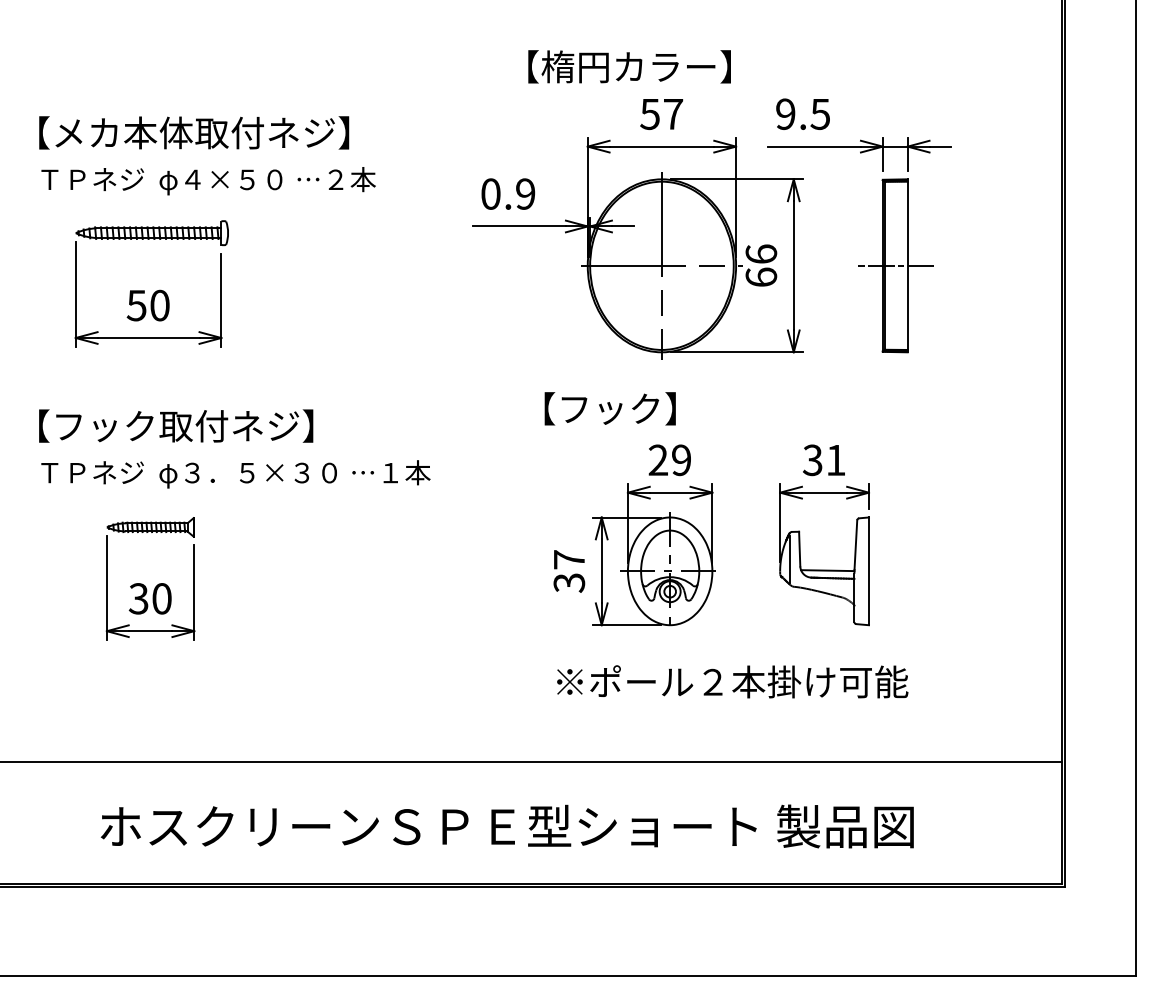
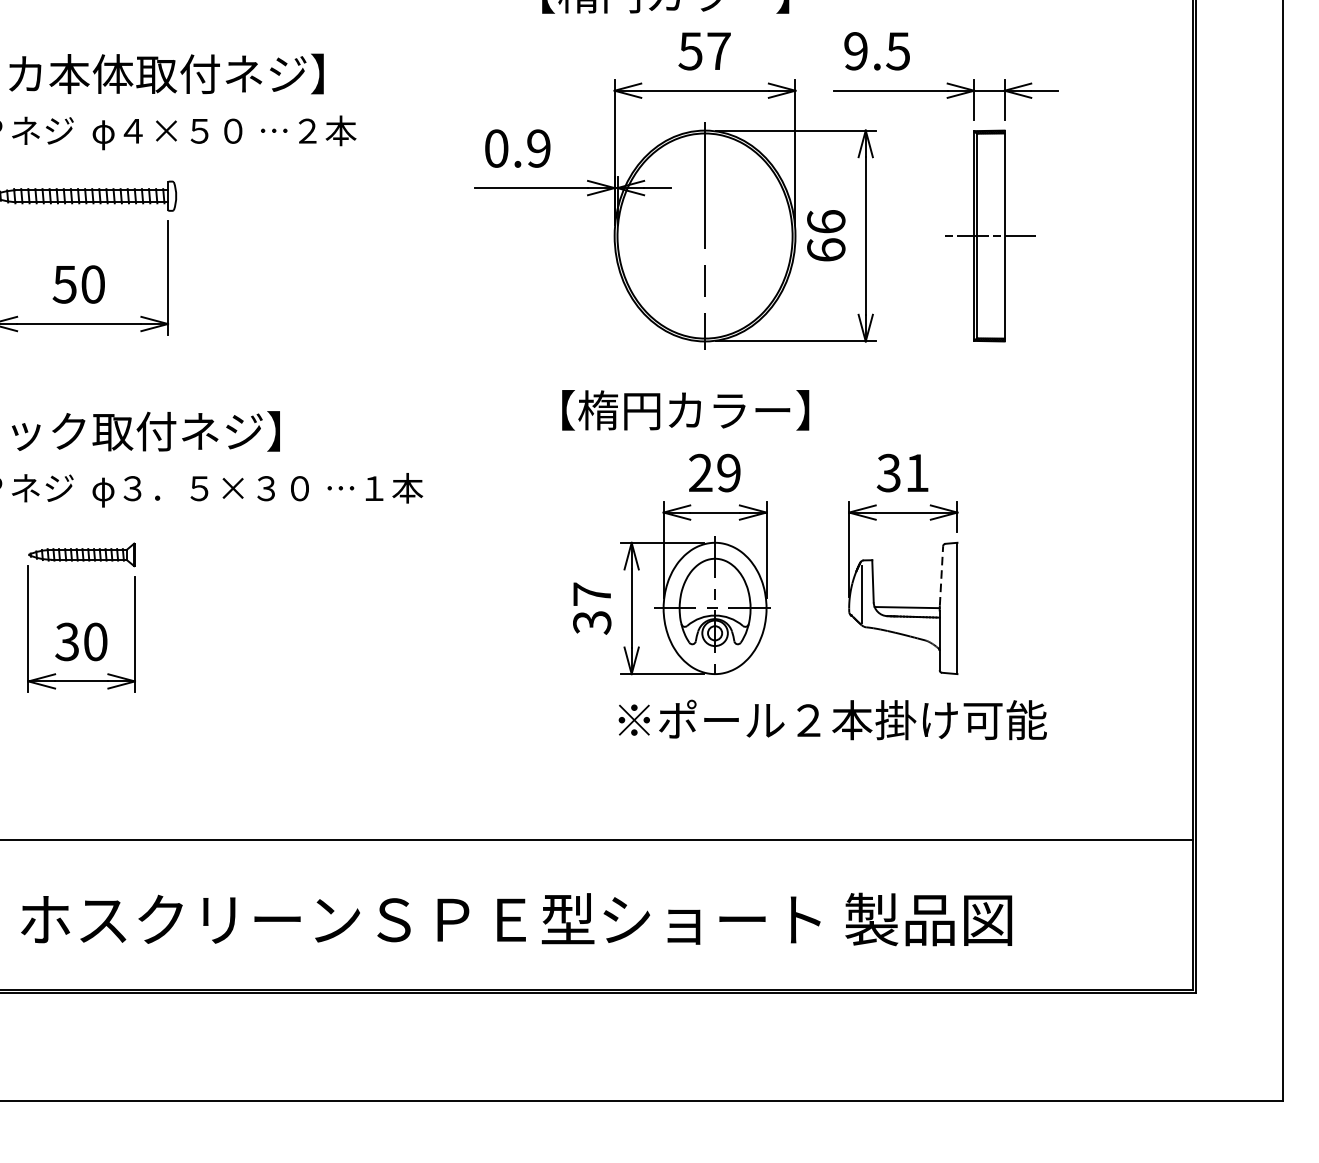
line: (661, 265) -> (704, 235), removed
text: (652, 408) -> (693, 409), 【フック】 -> 【楕円カラー】
line: (855, 544) -> (941, 575), solid -> dashed
text: (732, 681) -> (832, 719), moved

